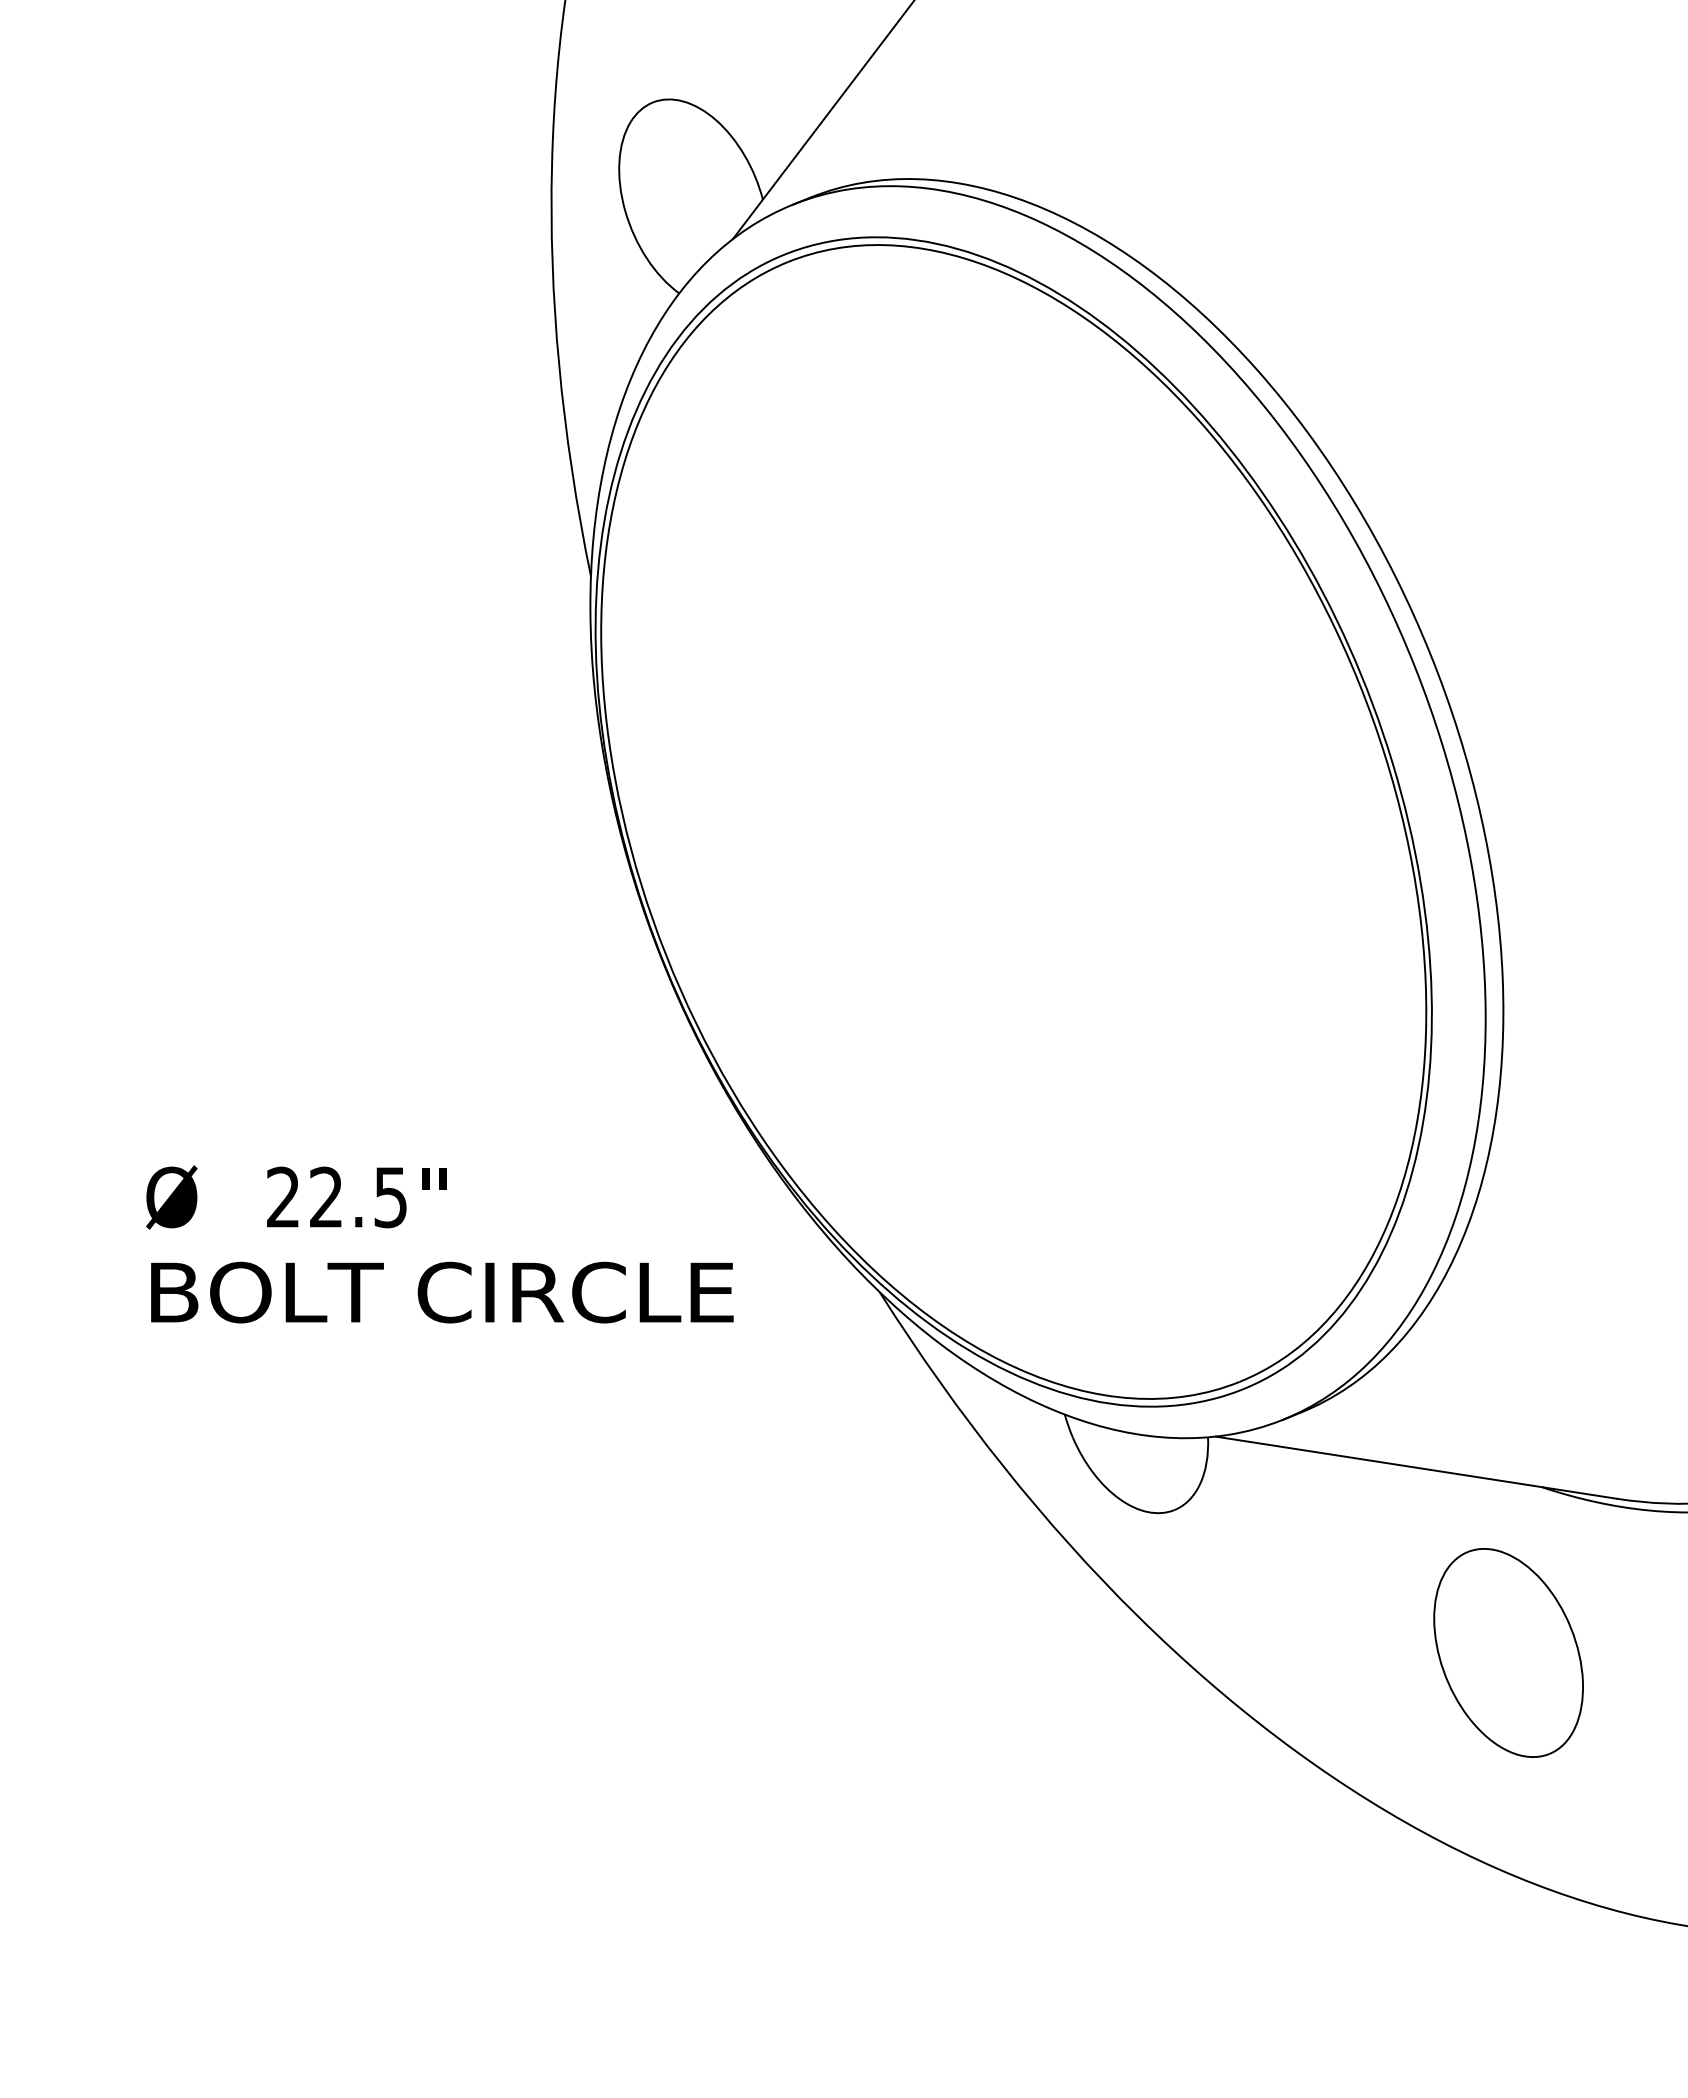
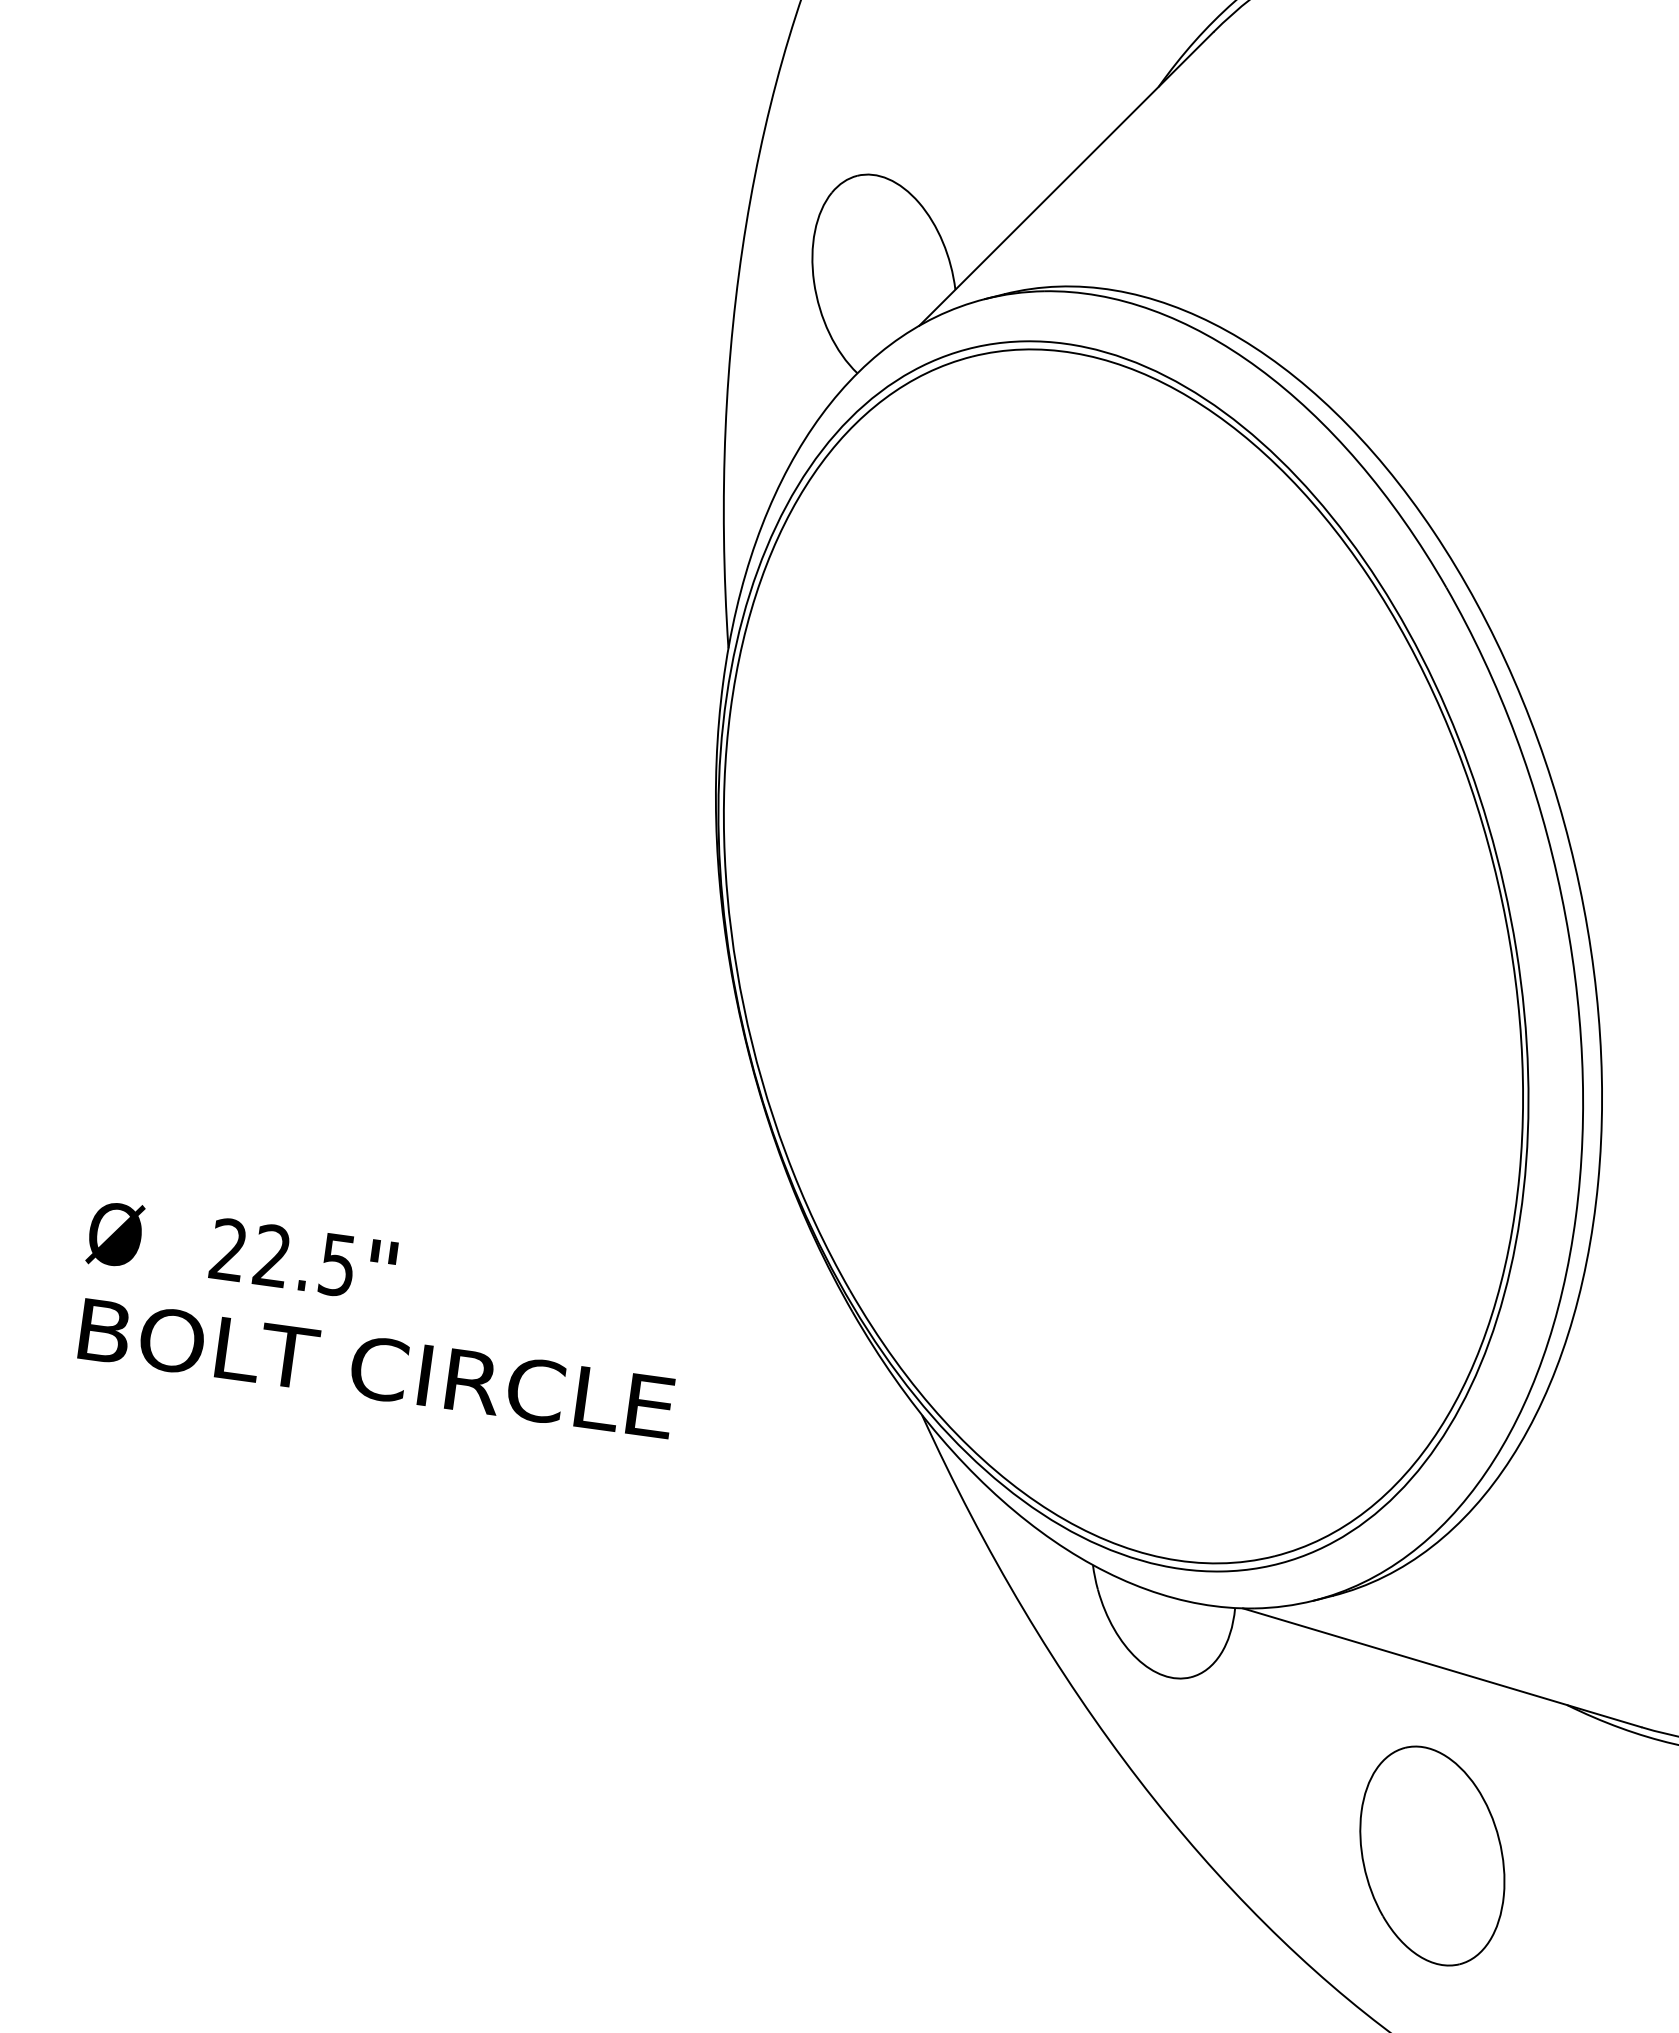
text: (439, 1244) -> (380, 1319), moved
part: (1508, 1652) -> (1432, 1855), moved

